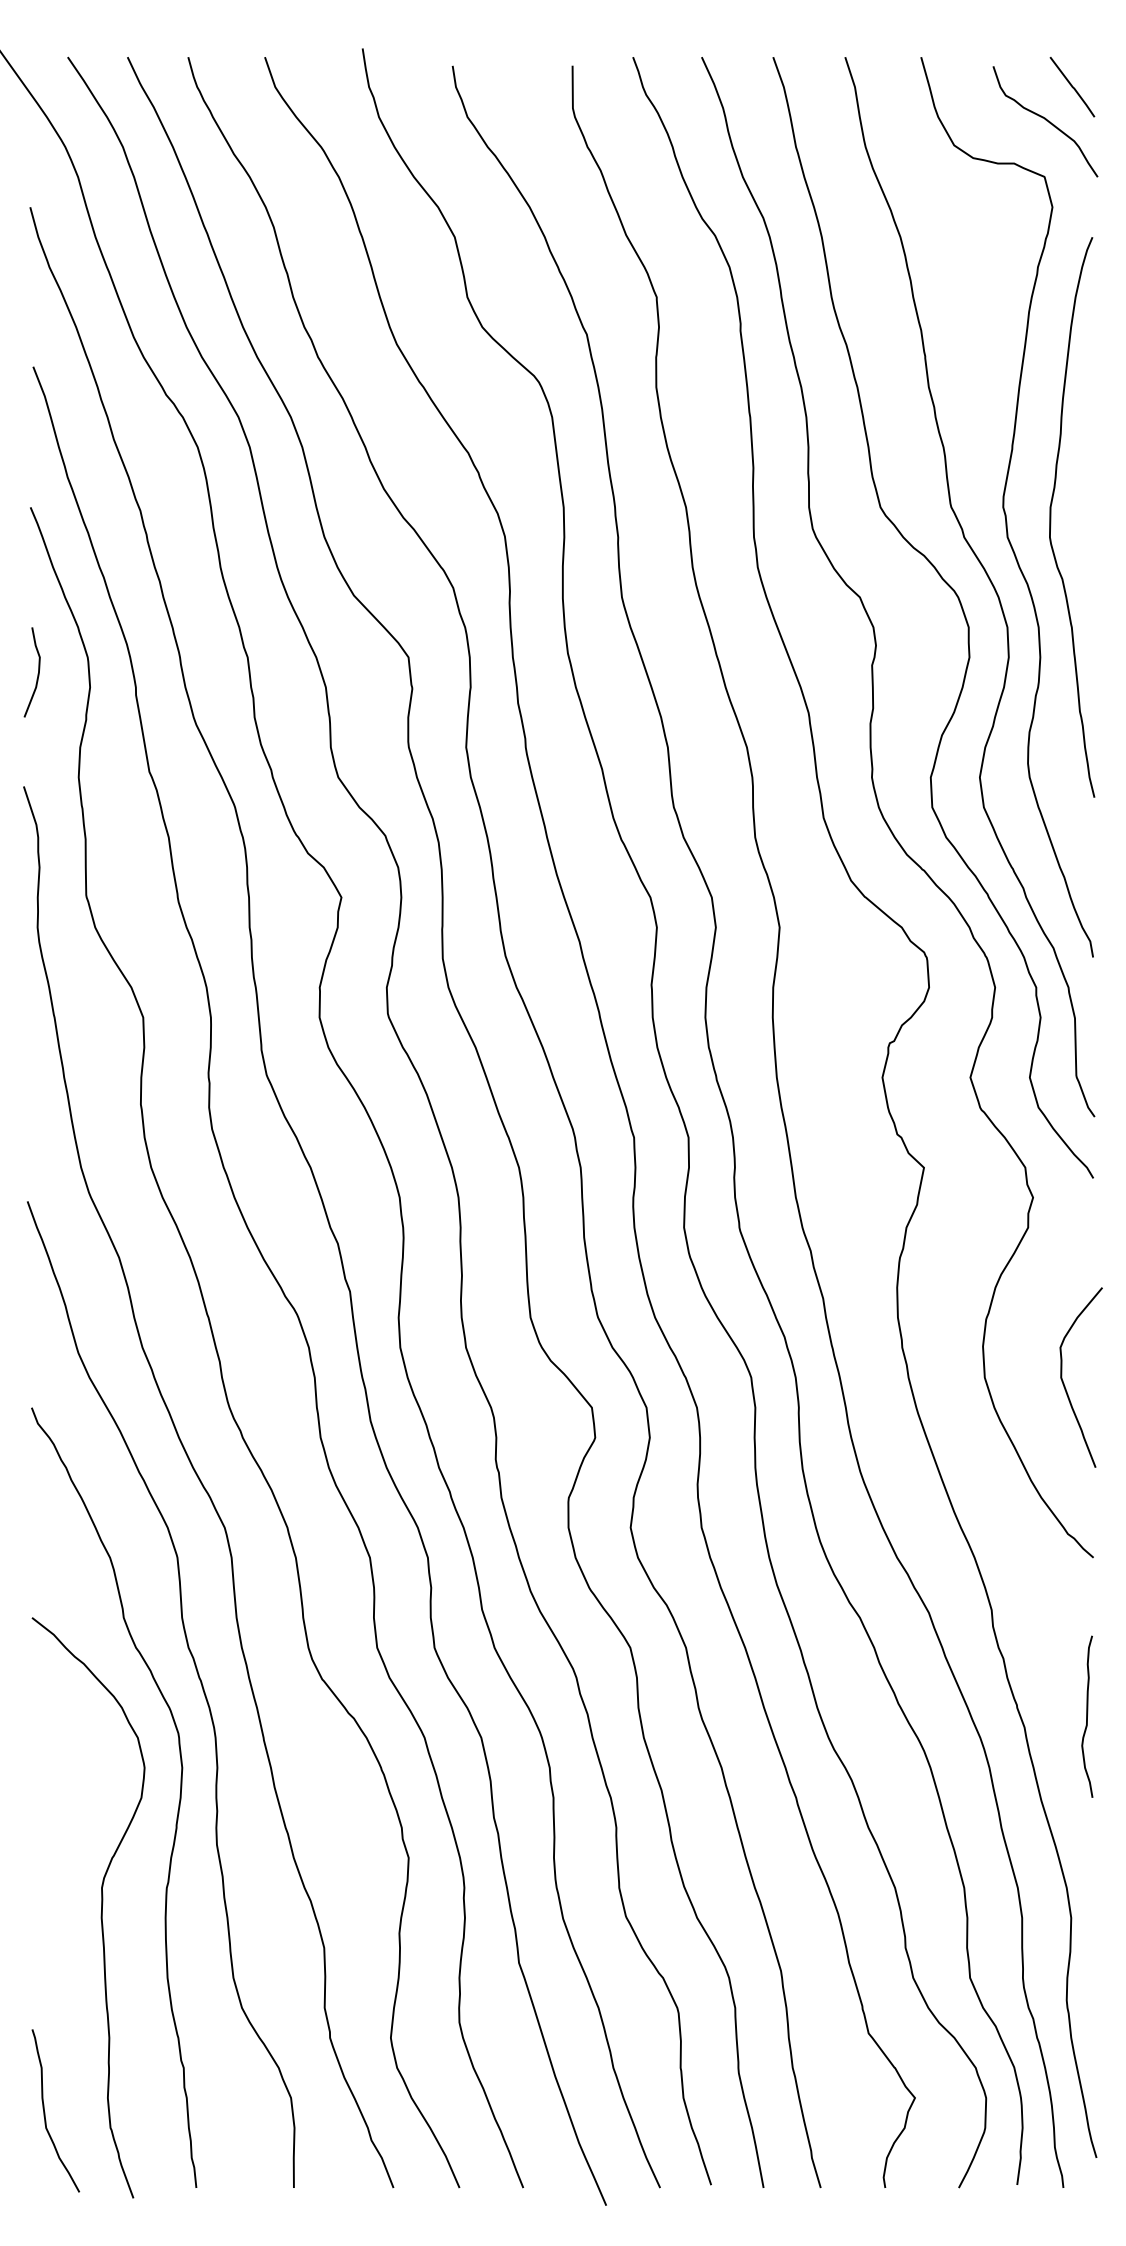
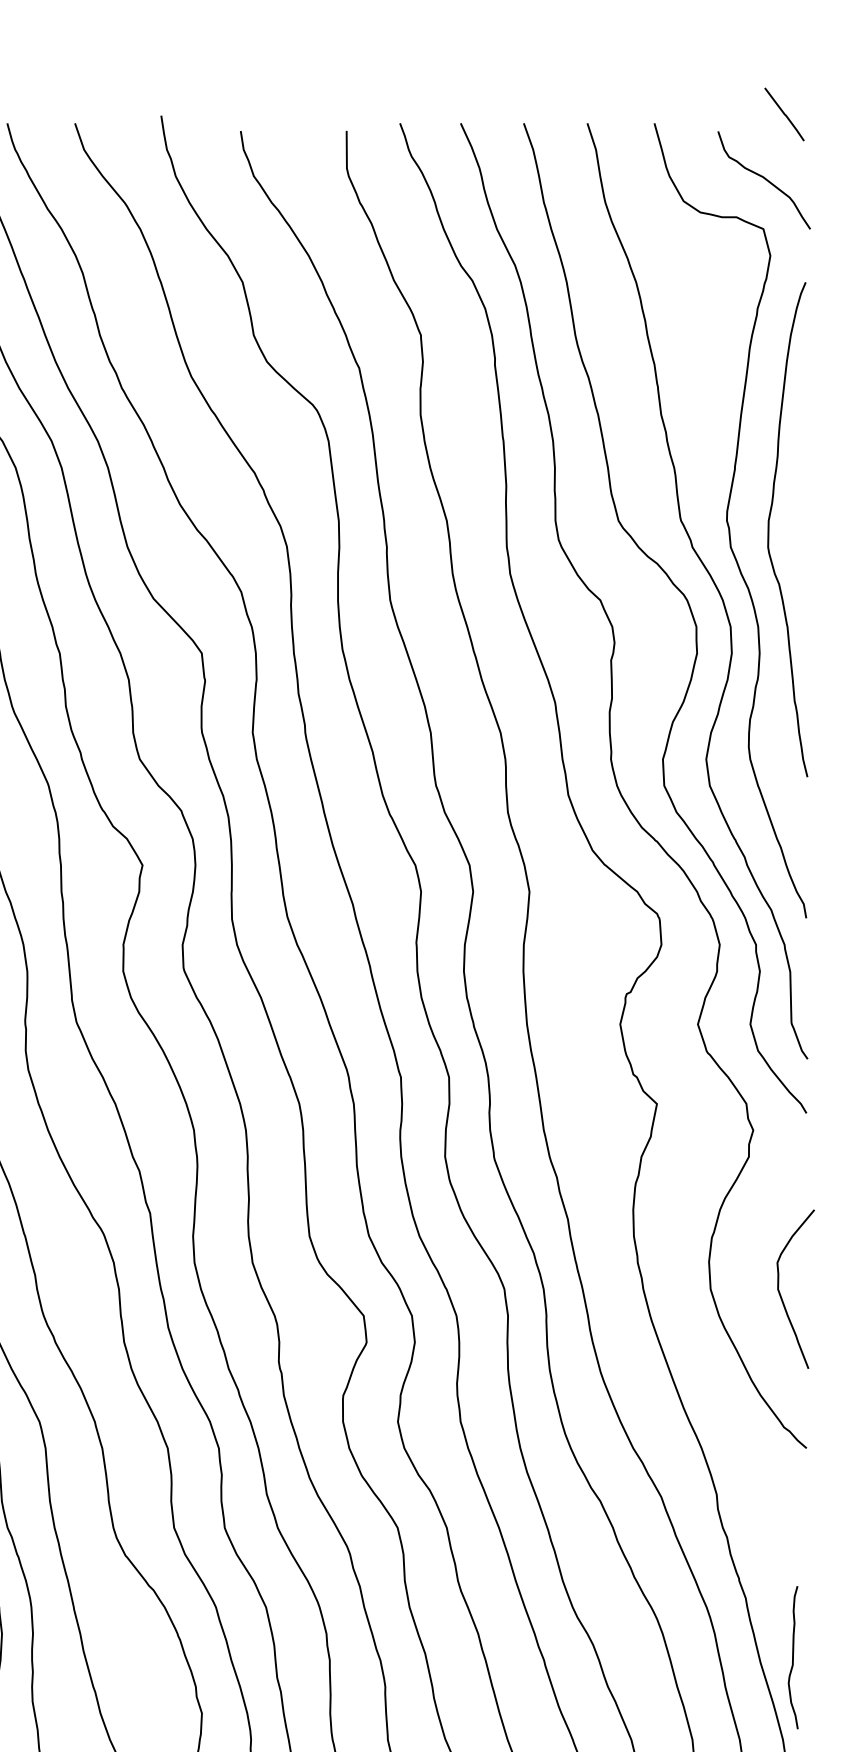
line: (1072, 87) -> (784, 114), moved
curve: (1087, 1716) -> (793, 1657), moved

